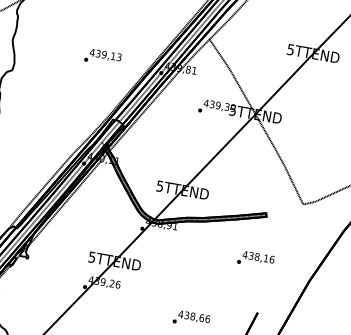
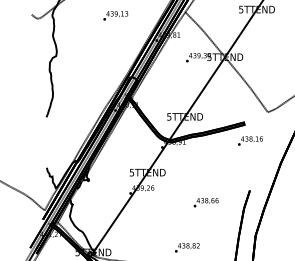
text: (102, 56) -> (115, 15), moved
text: (256, 259) -> (250, 140), moved

